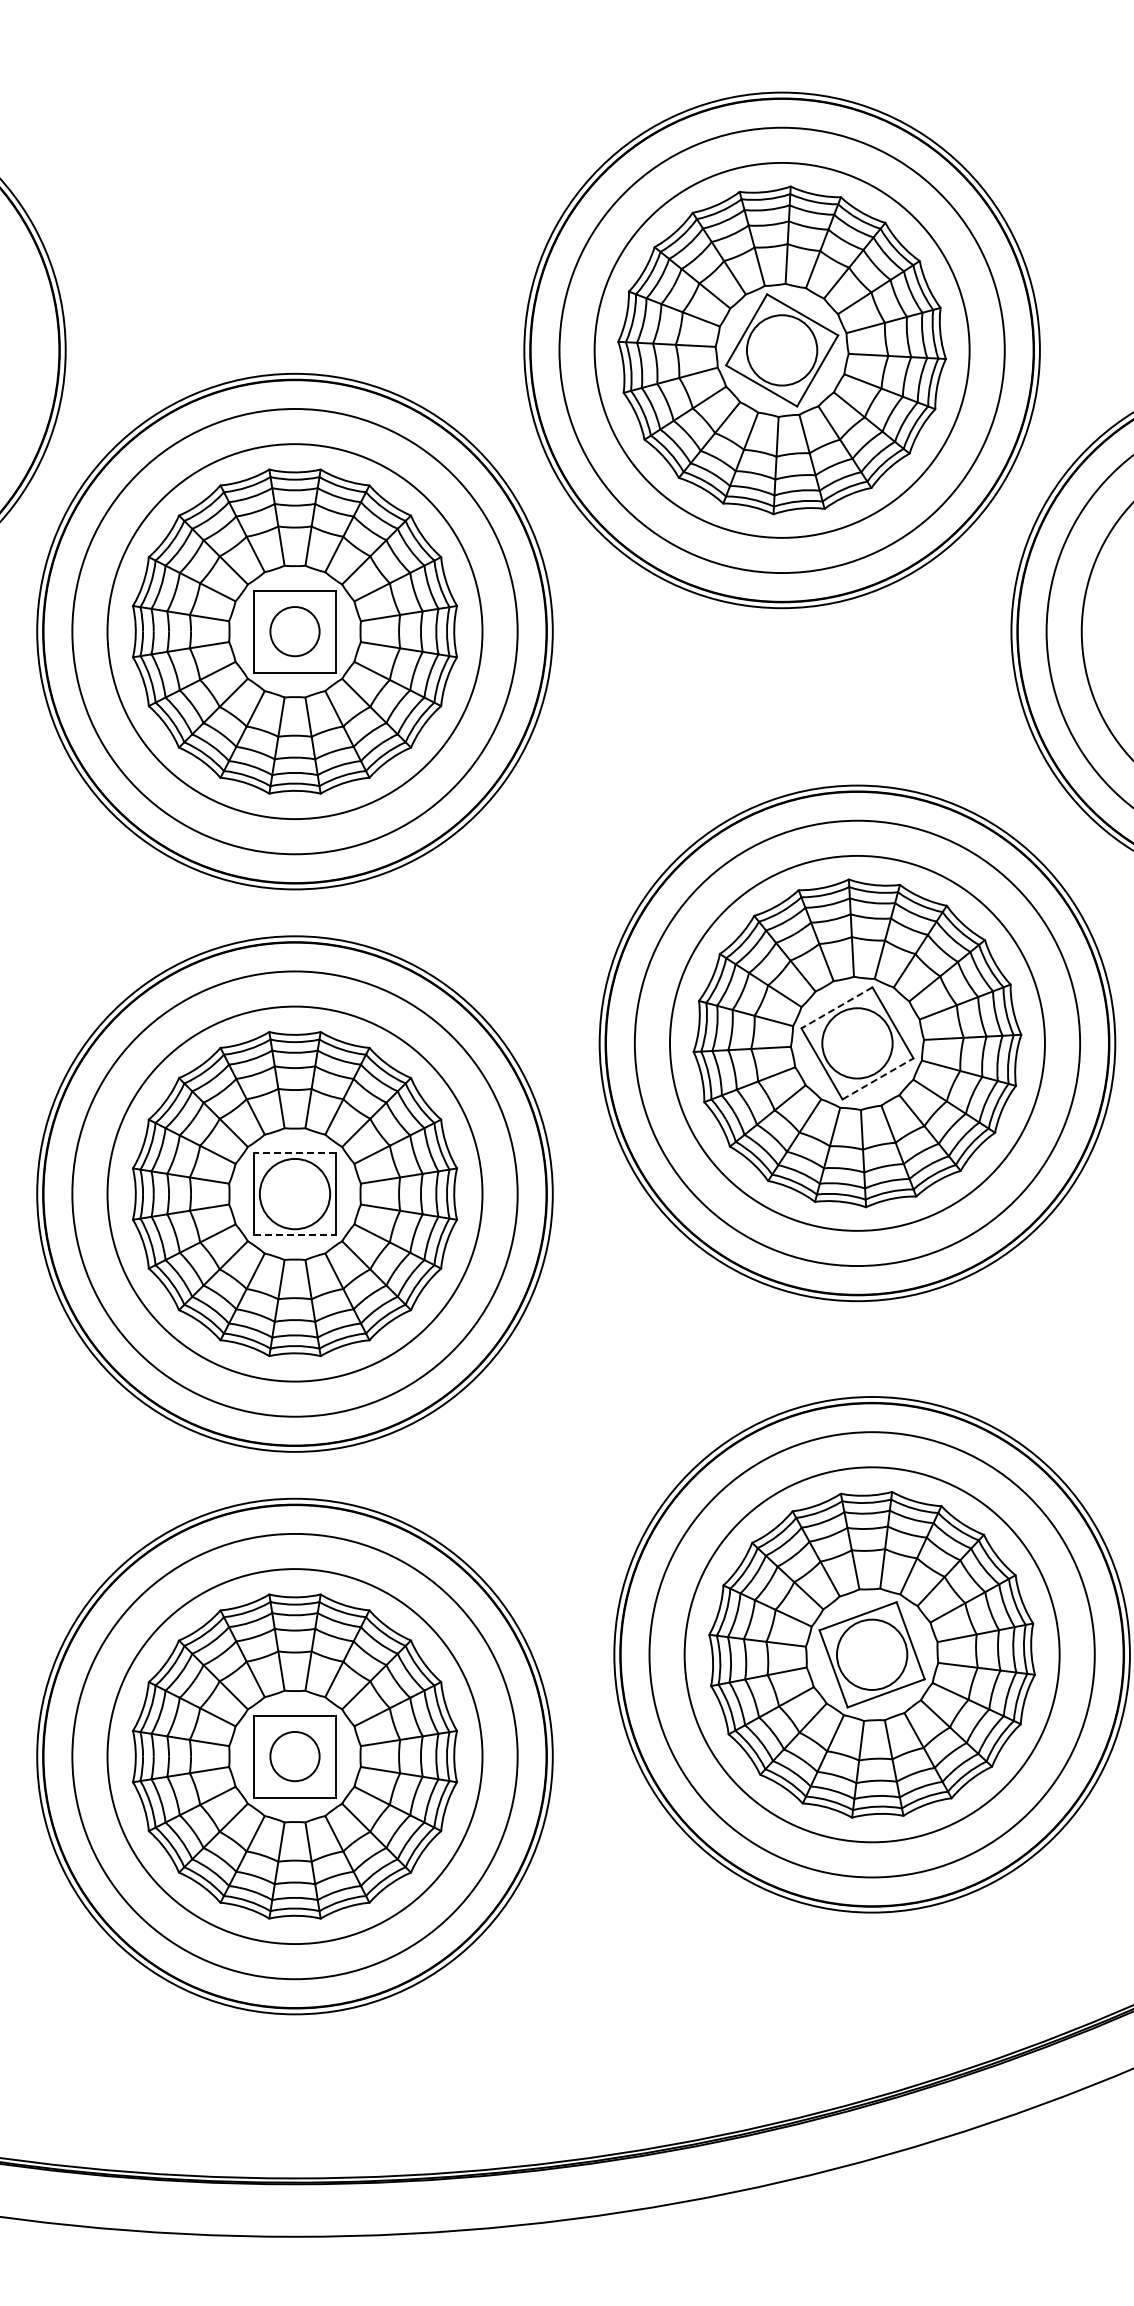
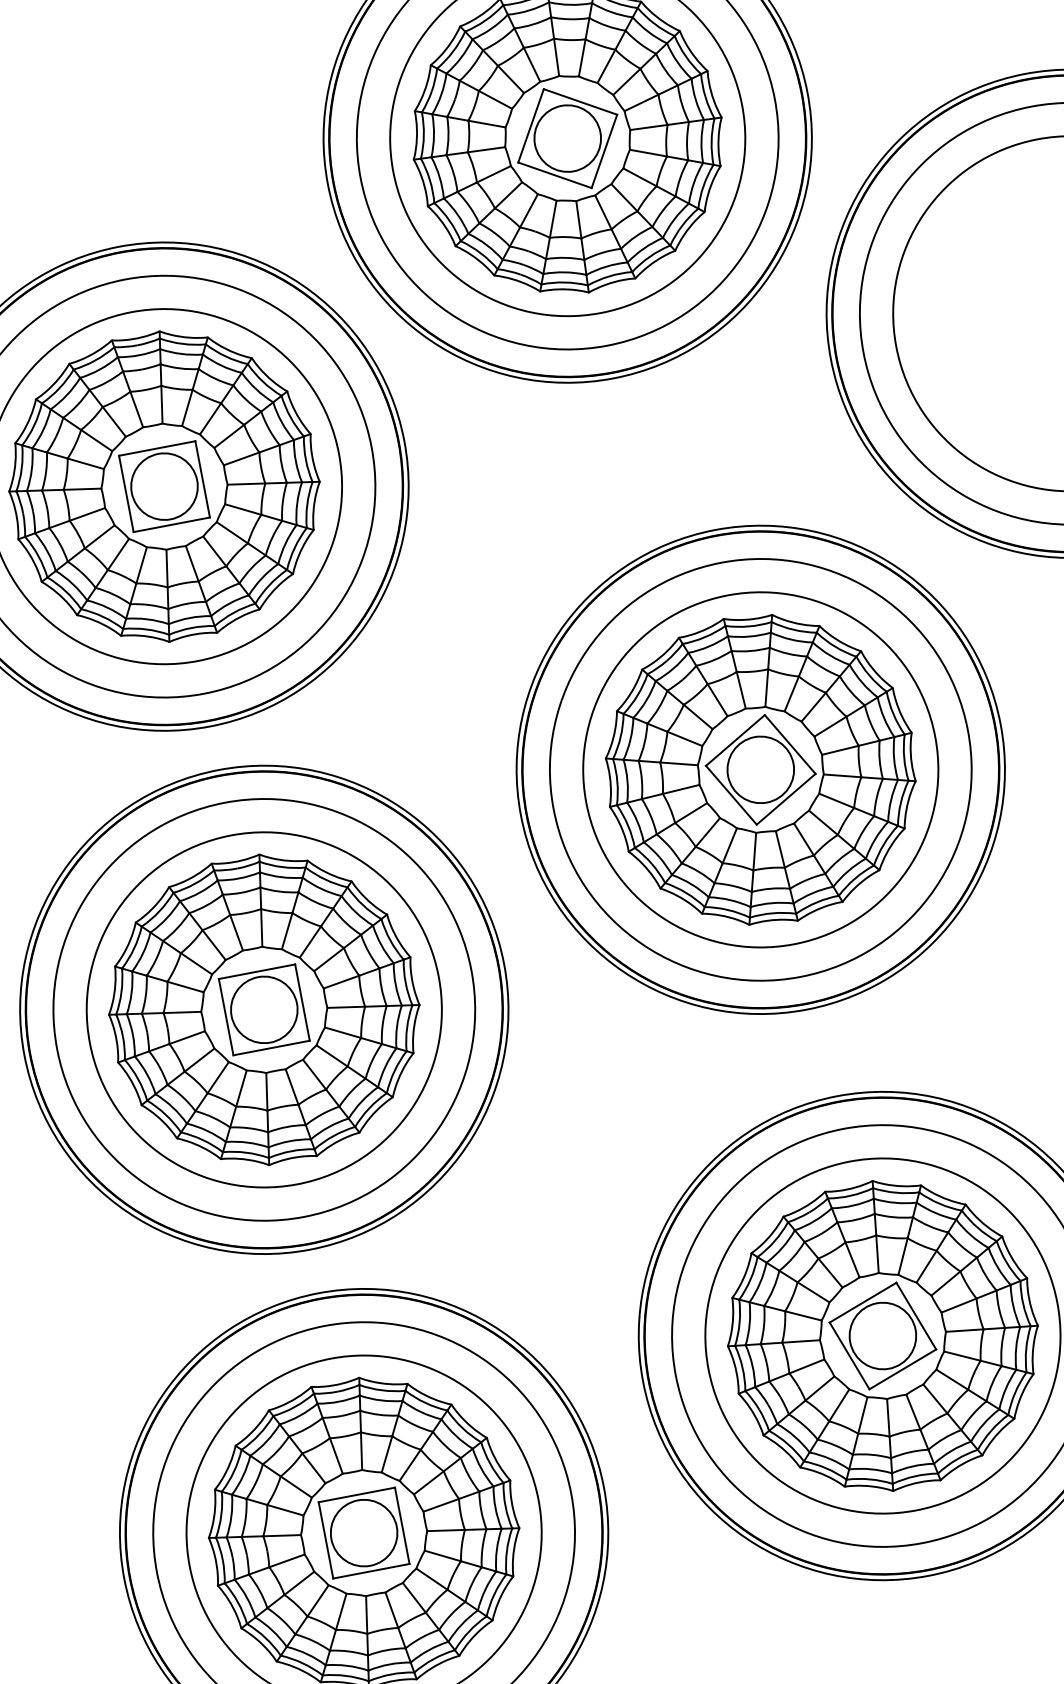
circle: (294, 631) -> (164, 486), size x1.43
line: (836, 1008) -> (735, 741), dashed -> solid
line: (878, 1078) -> (786, 798), dashed -> solid
line: (294, 1153) -> (256, 972), dashed -> solid
line: (295, 1235) -> (272, 1048), dashed -> solid
circle: (294, 1756) -> (363, 1533), size x1.43

